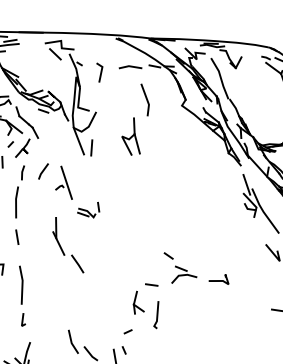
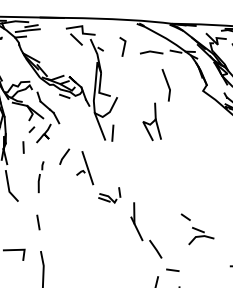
line: (100, 72) -> (123, 46), moved
part: (19, 191) -> (40, 176), size x0.6
part: (62, 248) -> (140, 233), moved
part: (180, 267) -> (197, 228), moved

